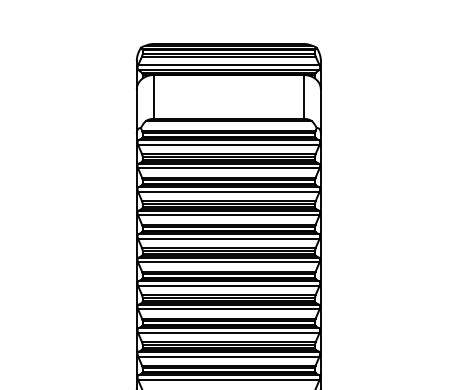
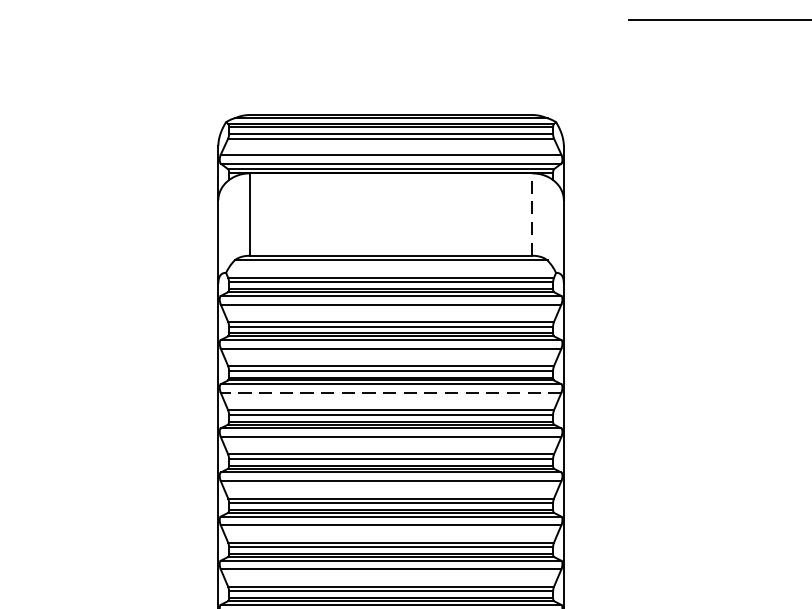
line: (304, 97) -> (533, 215), solid -> dashed
line: (228, 191) -> (390, 391), solid -> dashed

